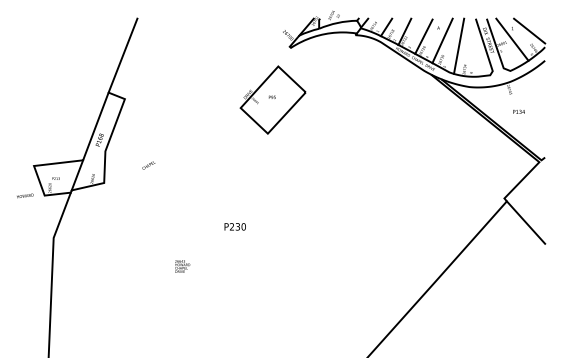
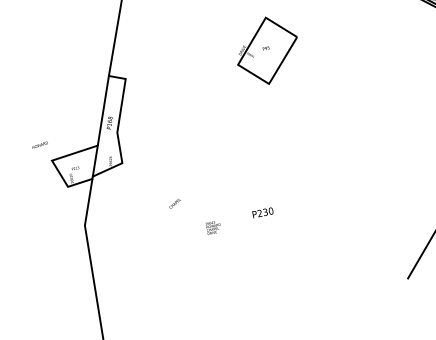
text: (148, 165) -> (174, 203), moved
text: (25, 195) -> (40, 144), moved
text: (234, 226) -> (262, 212), moved

